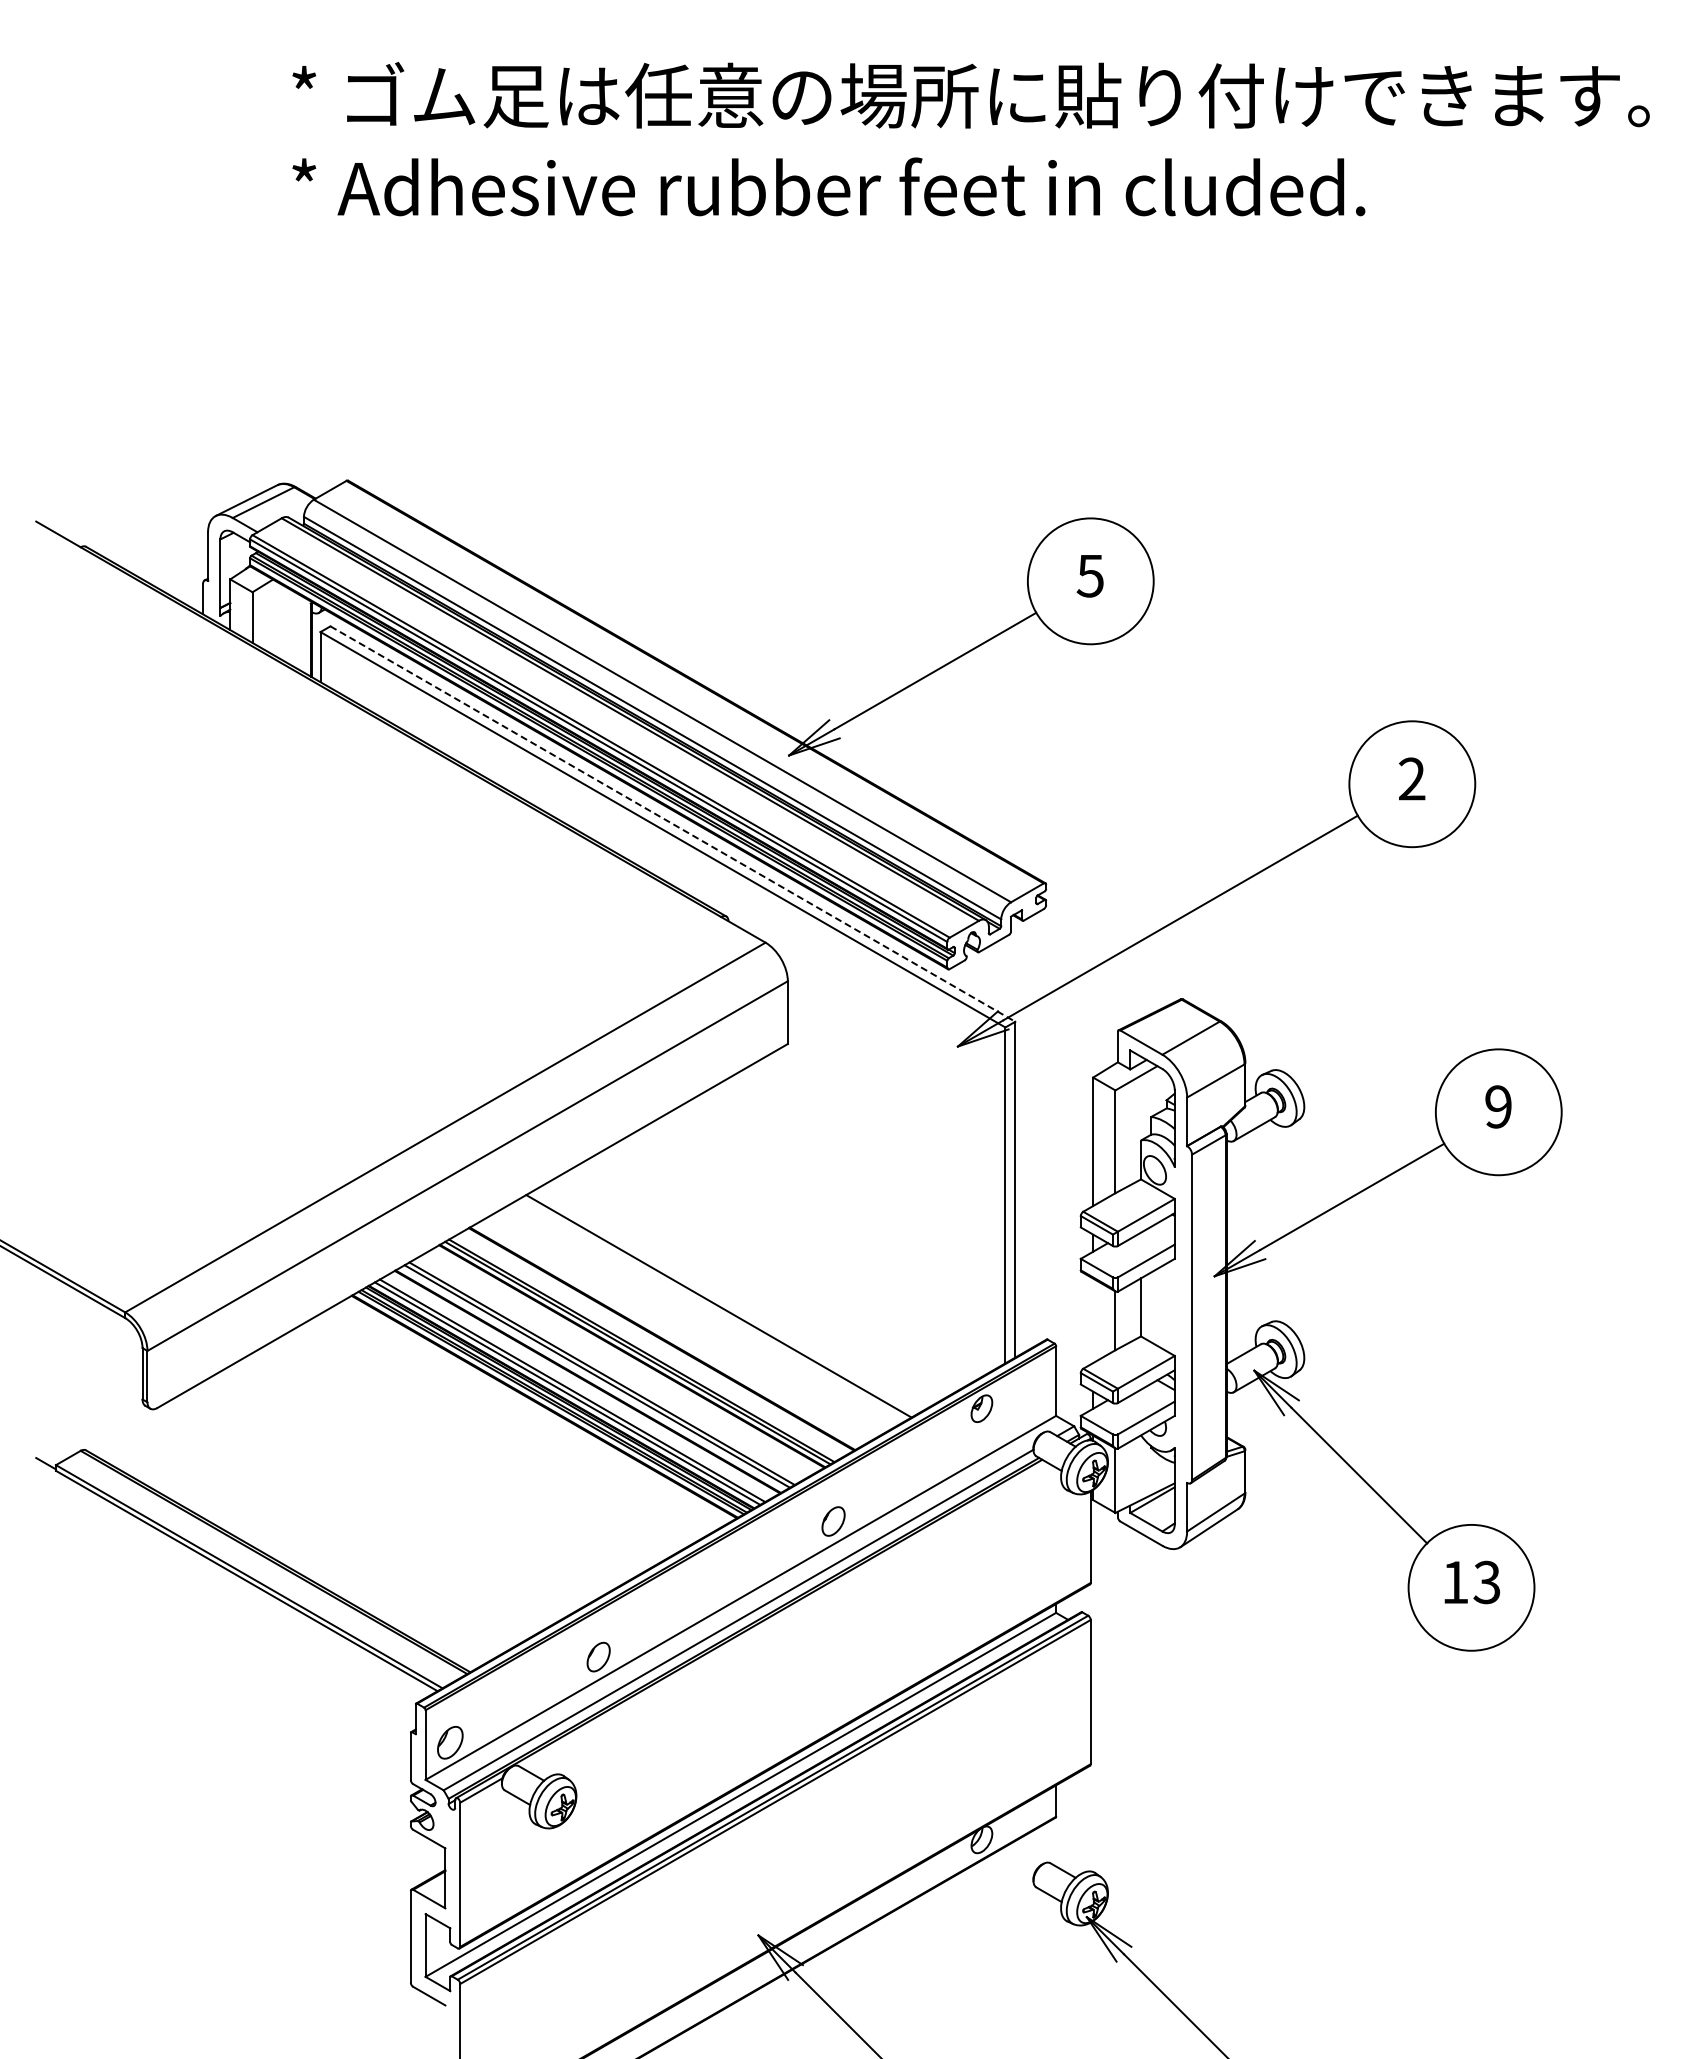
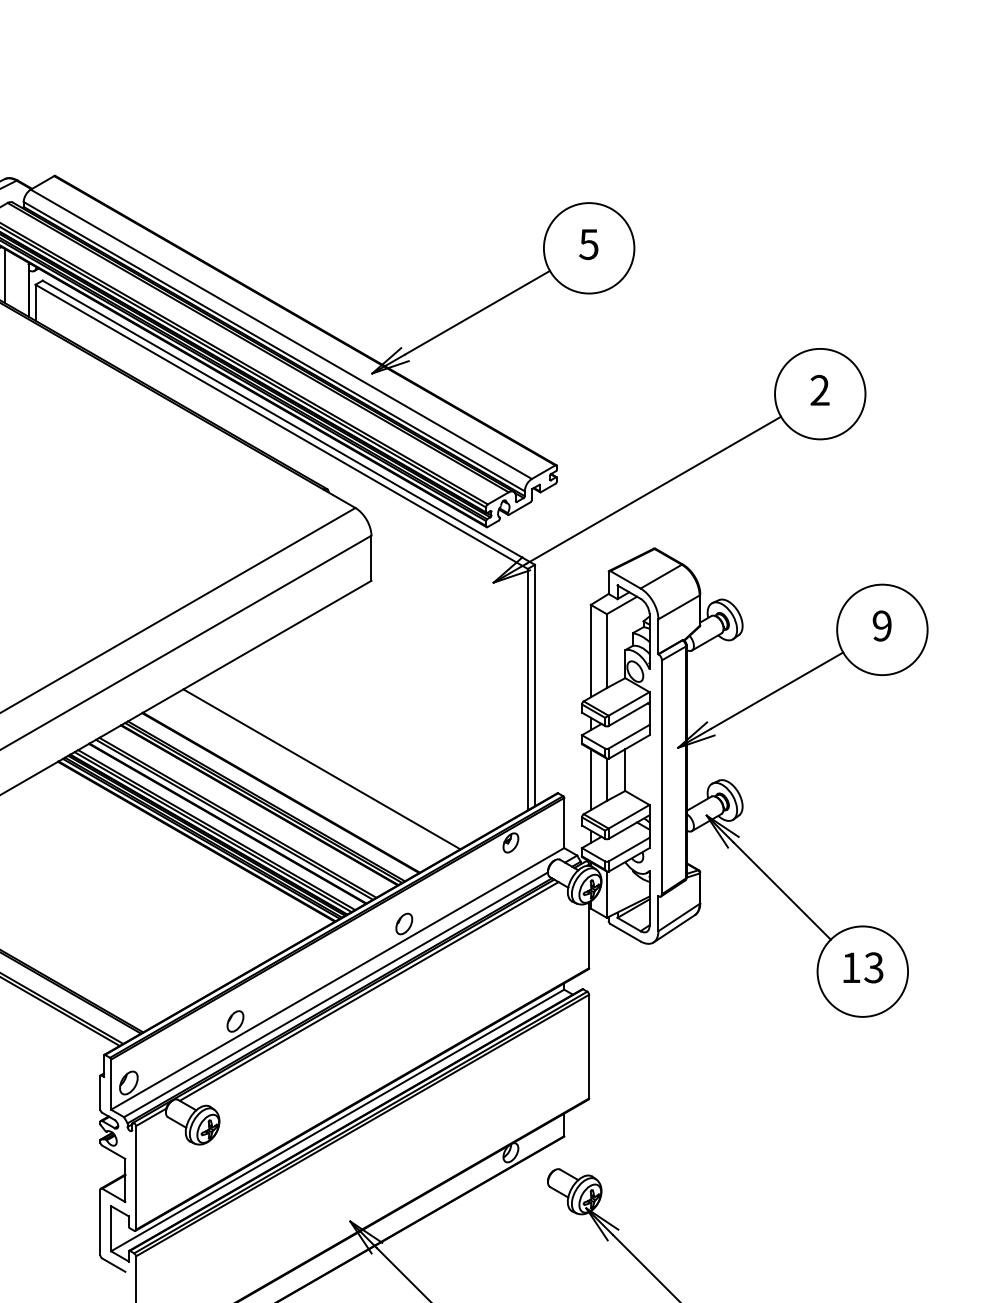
line: (277, 619) -> (4, 275), added
line: (673, 824) -> (289, 423), dashed -> solid
line: (1093, 1320) -> (591, 779), added
line: (784, 1615) -> (369, 991), added

